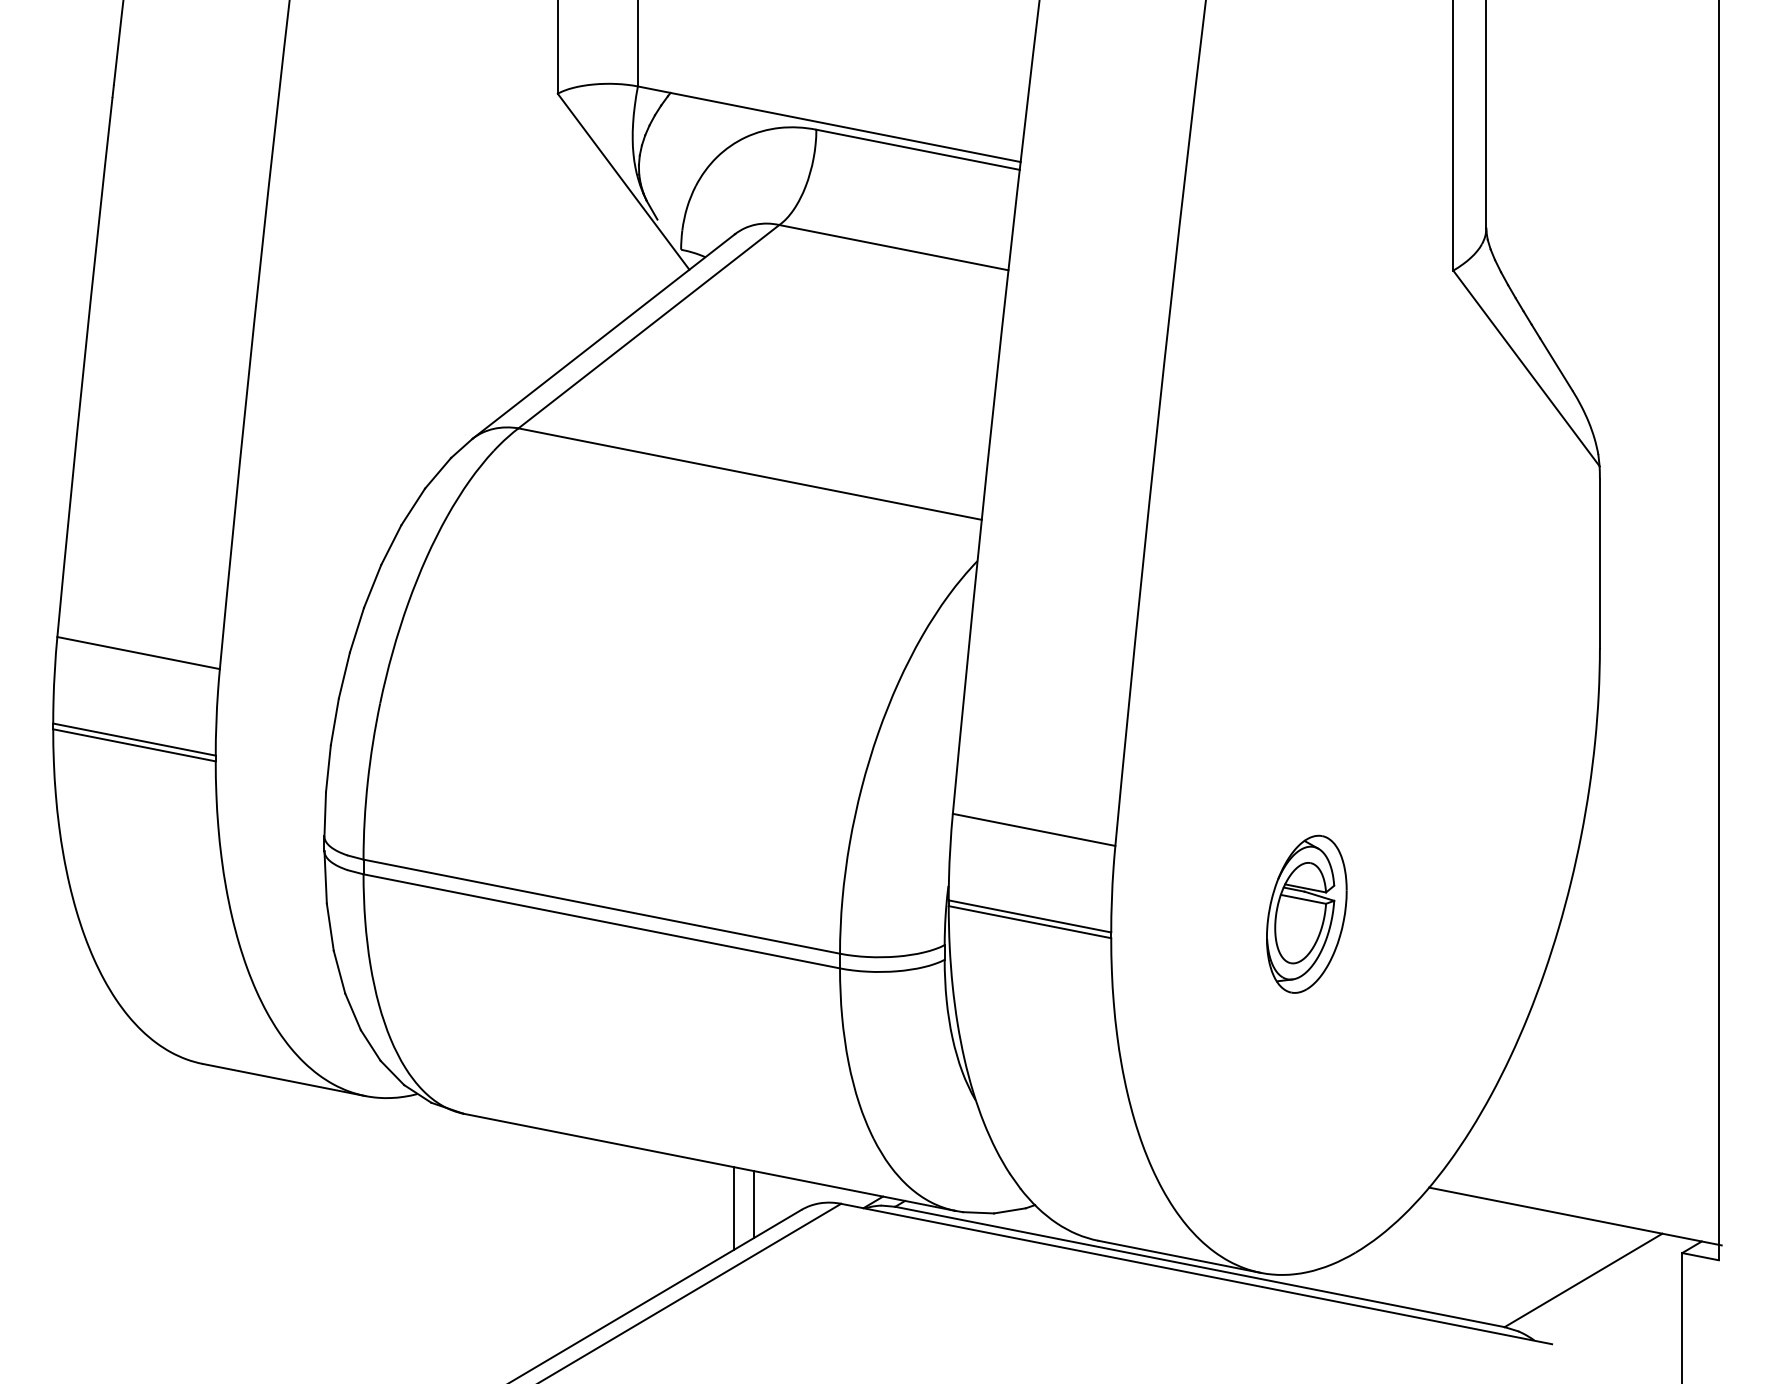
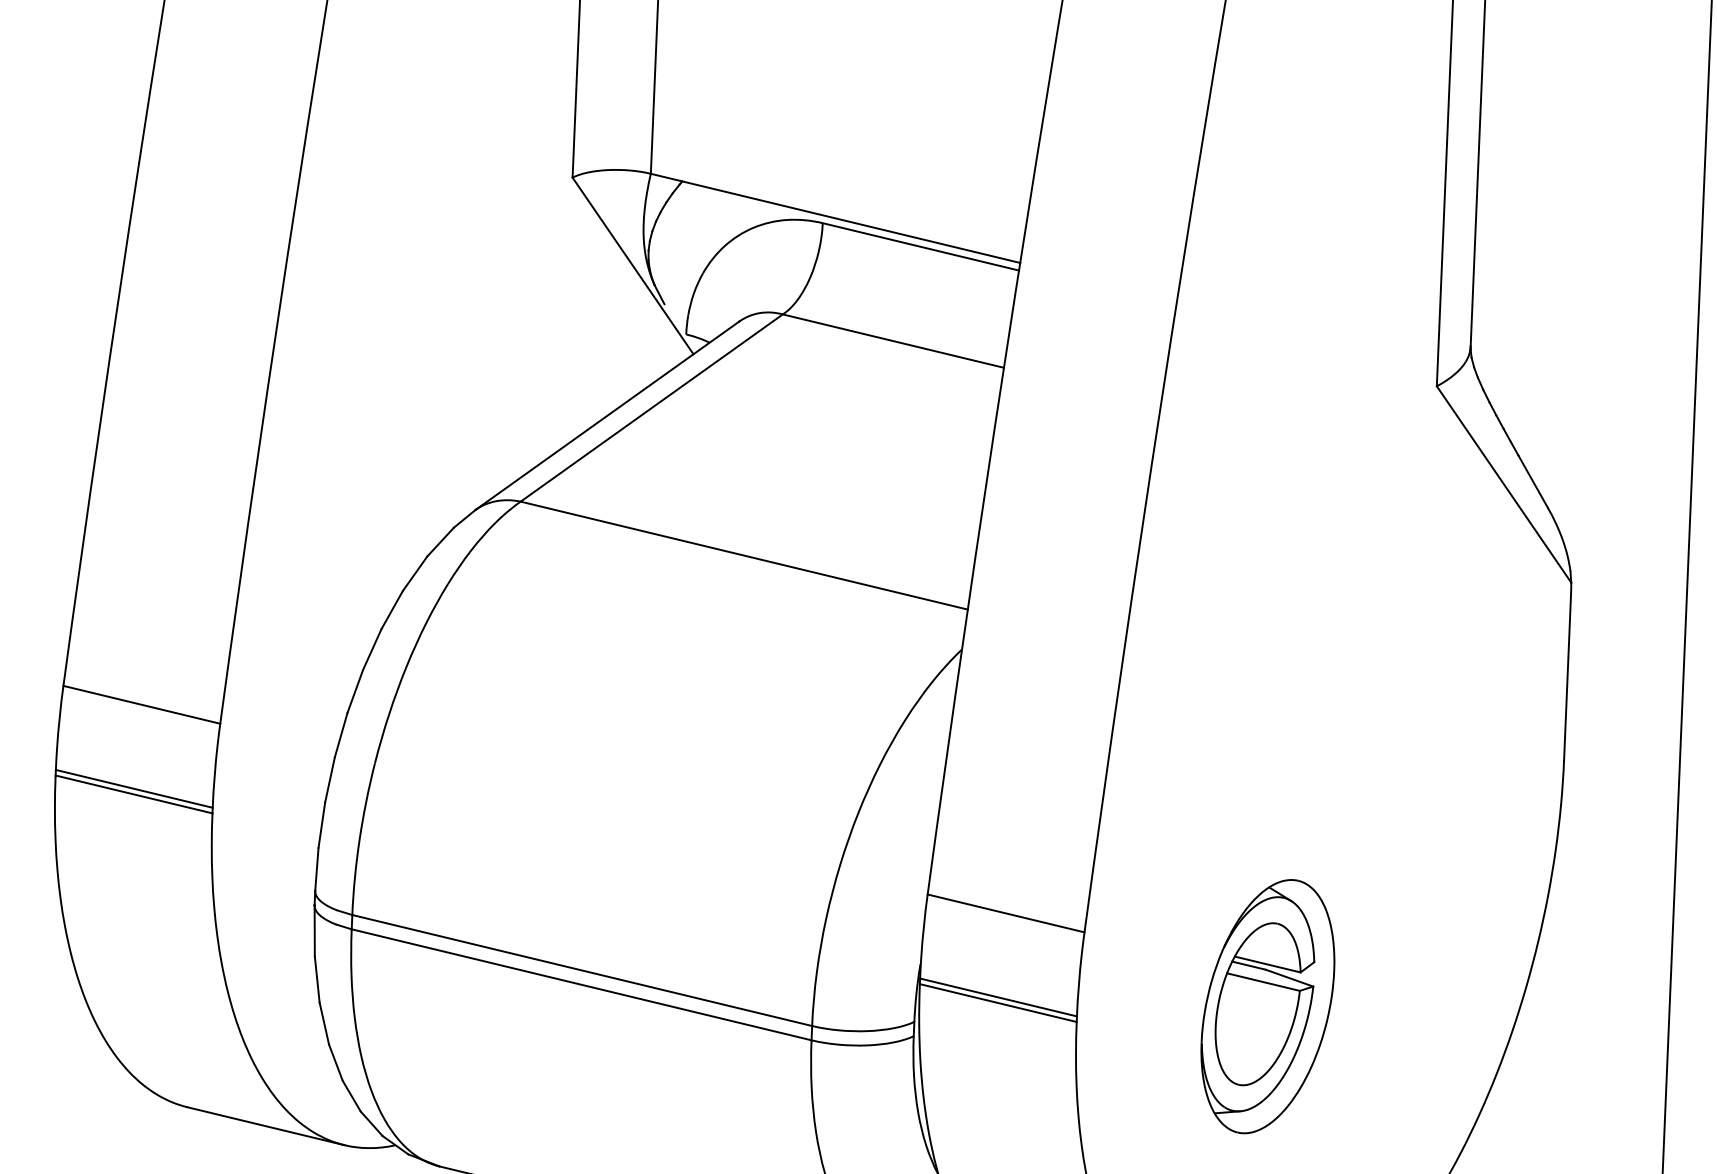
part: (1306, 914) -> (1267, 1006), size x1.67

